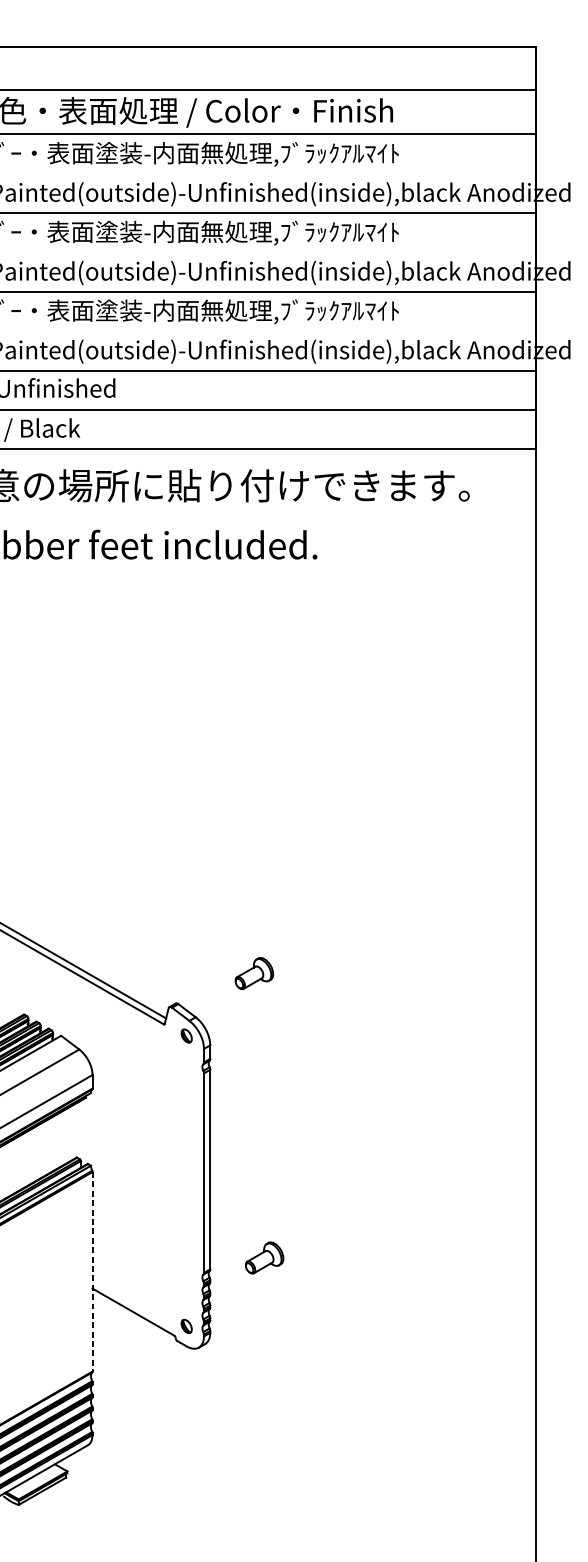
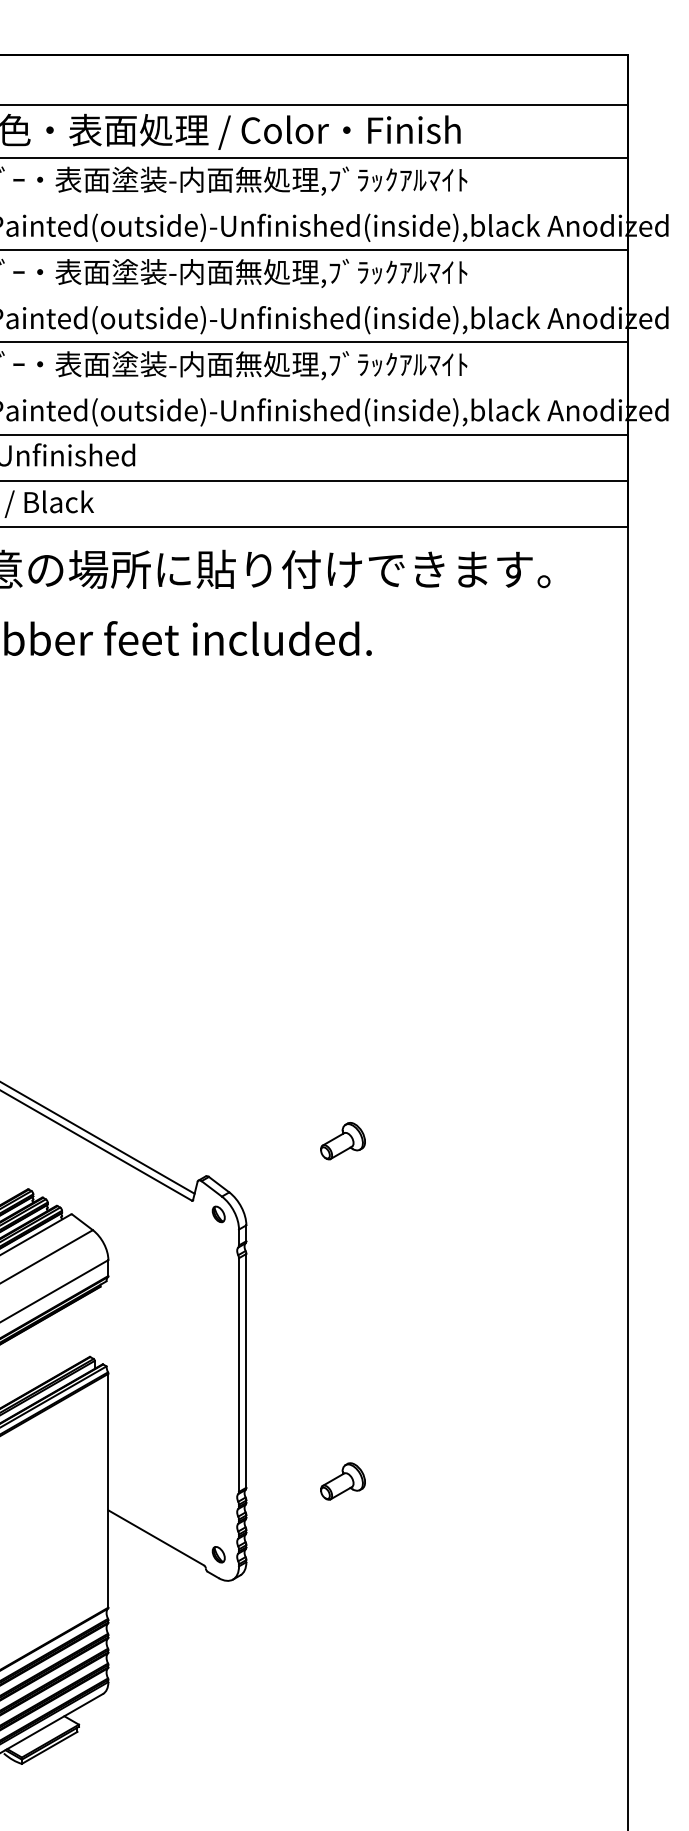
part: (253, 973) -> (342, 1141), moved
part: (264, 1257) -> (342, 1481), moved
line: (92, 1271) -> (108, 1490), dashed -> solid

